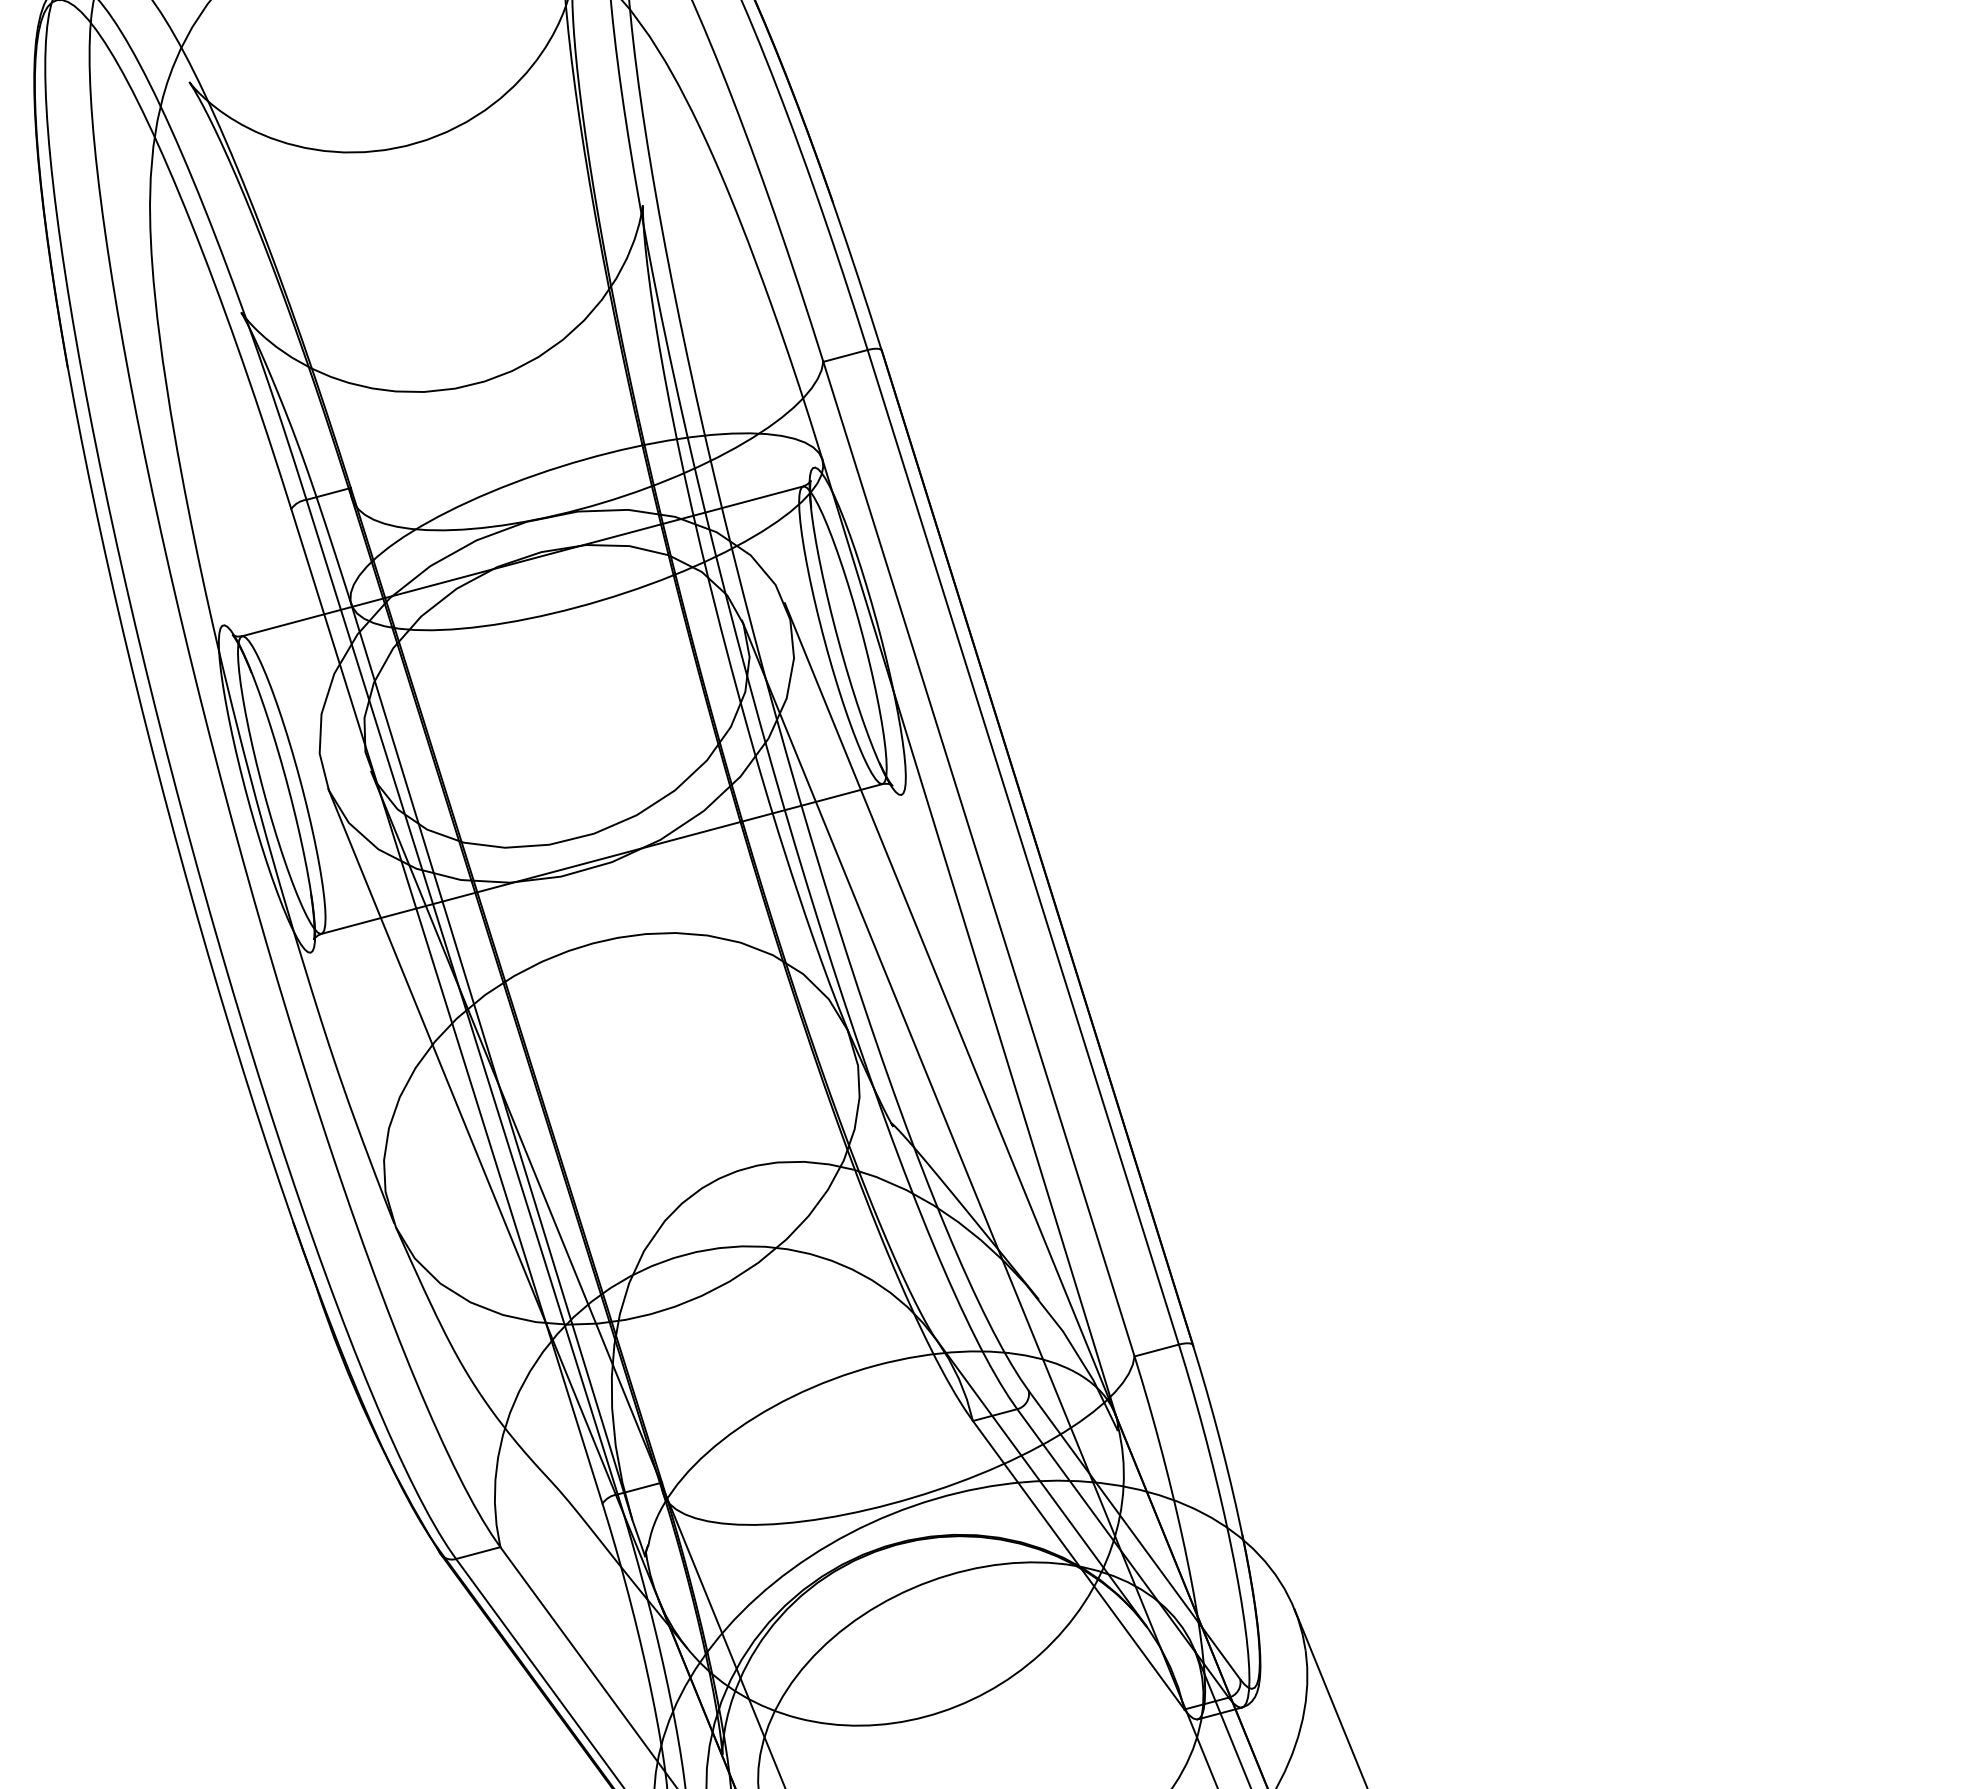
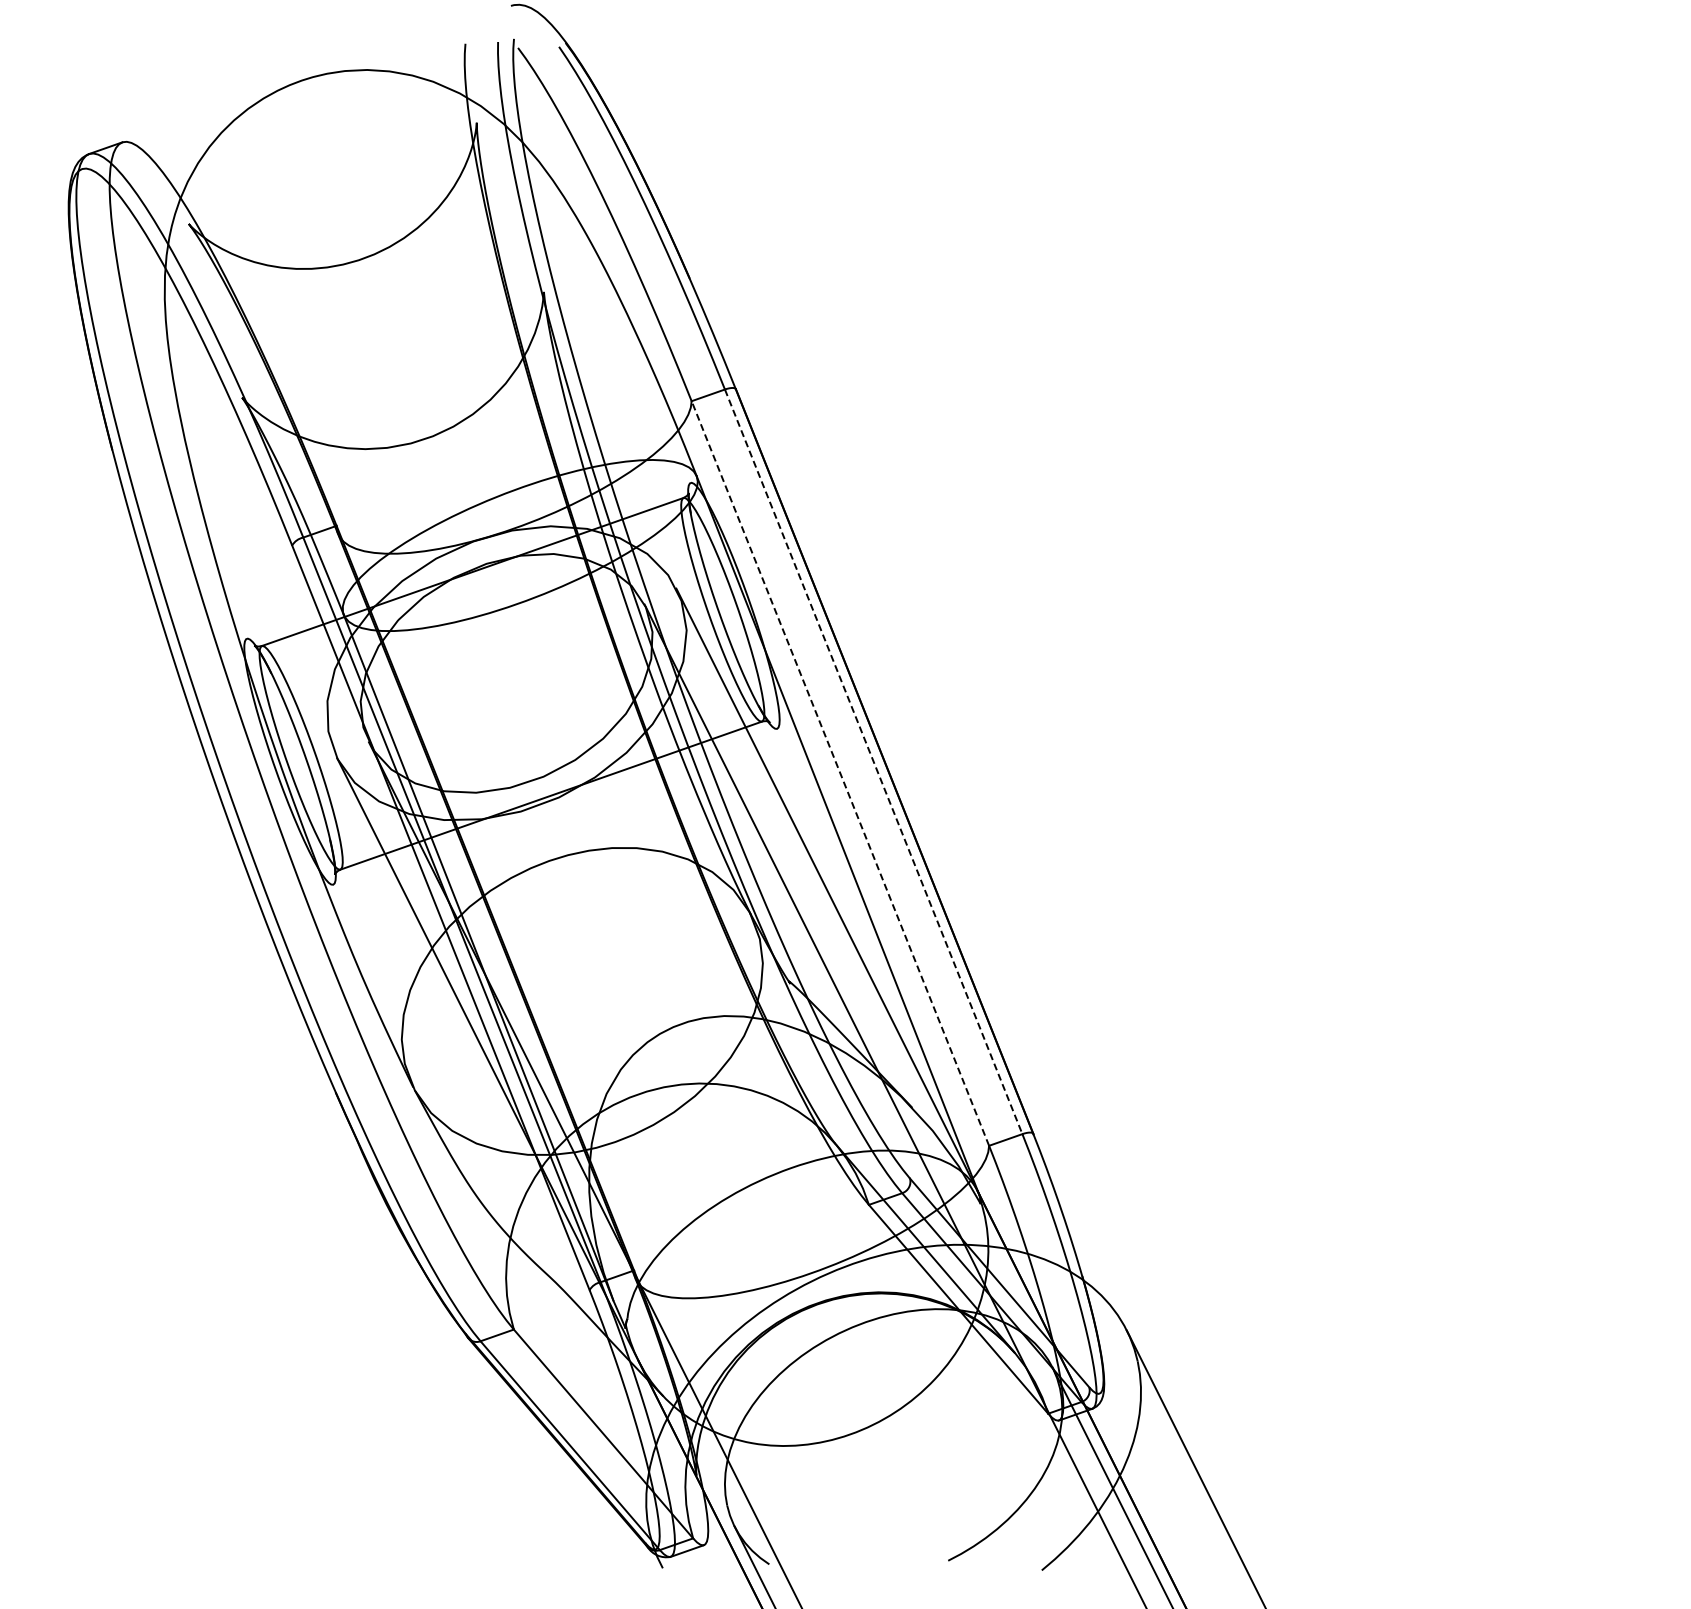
line: (1023, 846) -> (873, 761), solid -> dashed
line: (979, 859) -> (840, 773), solid -> dashed

